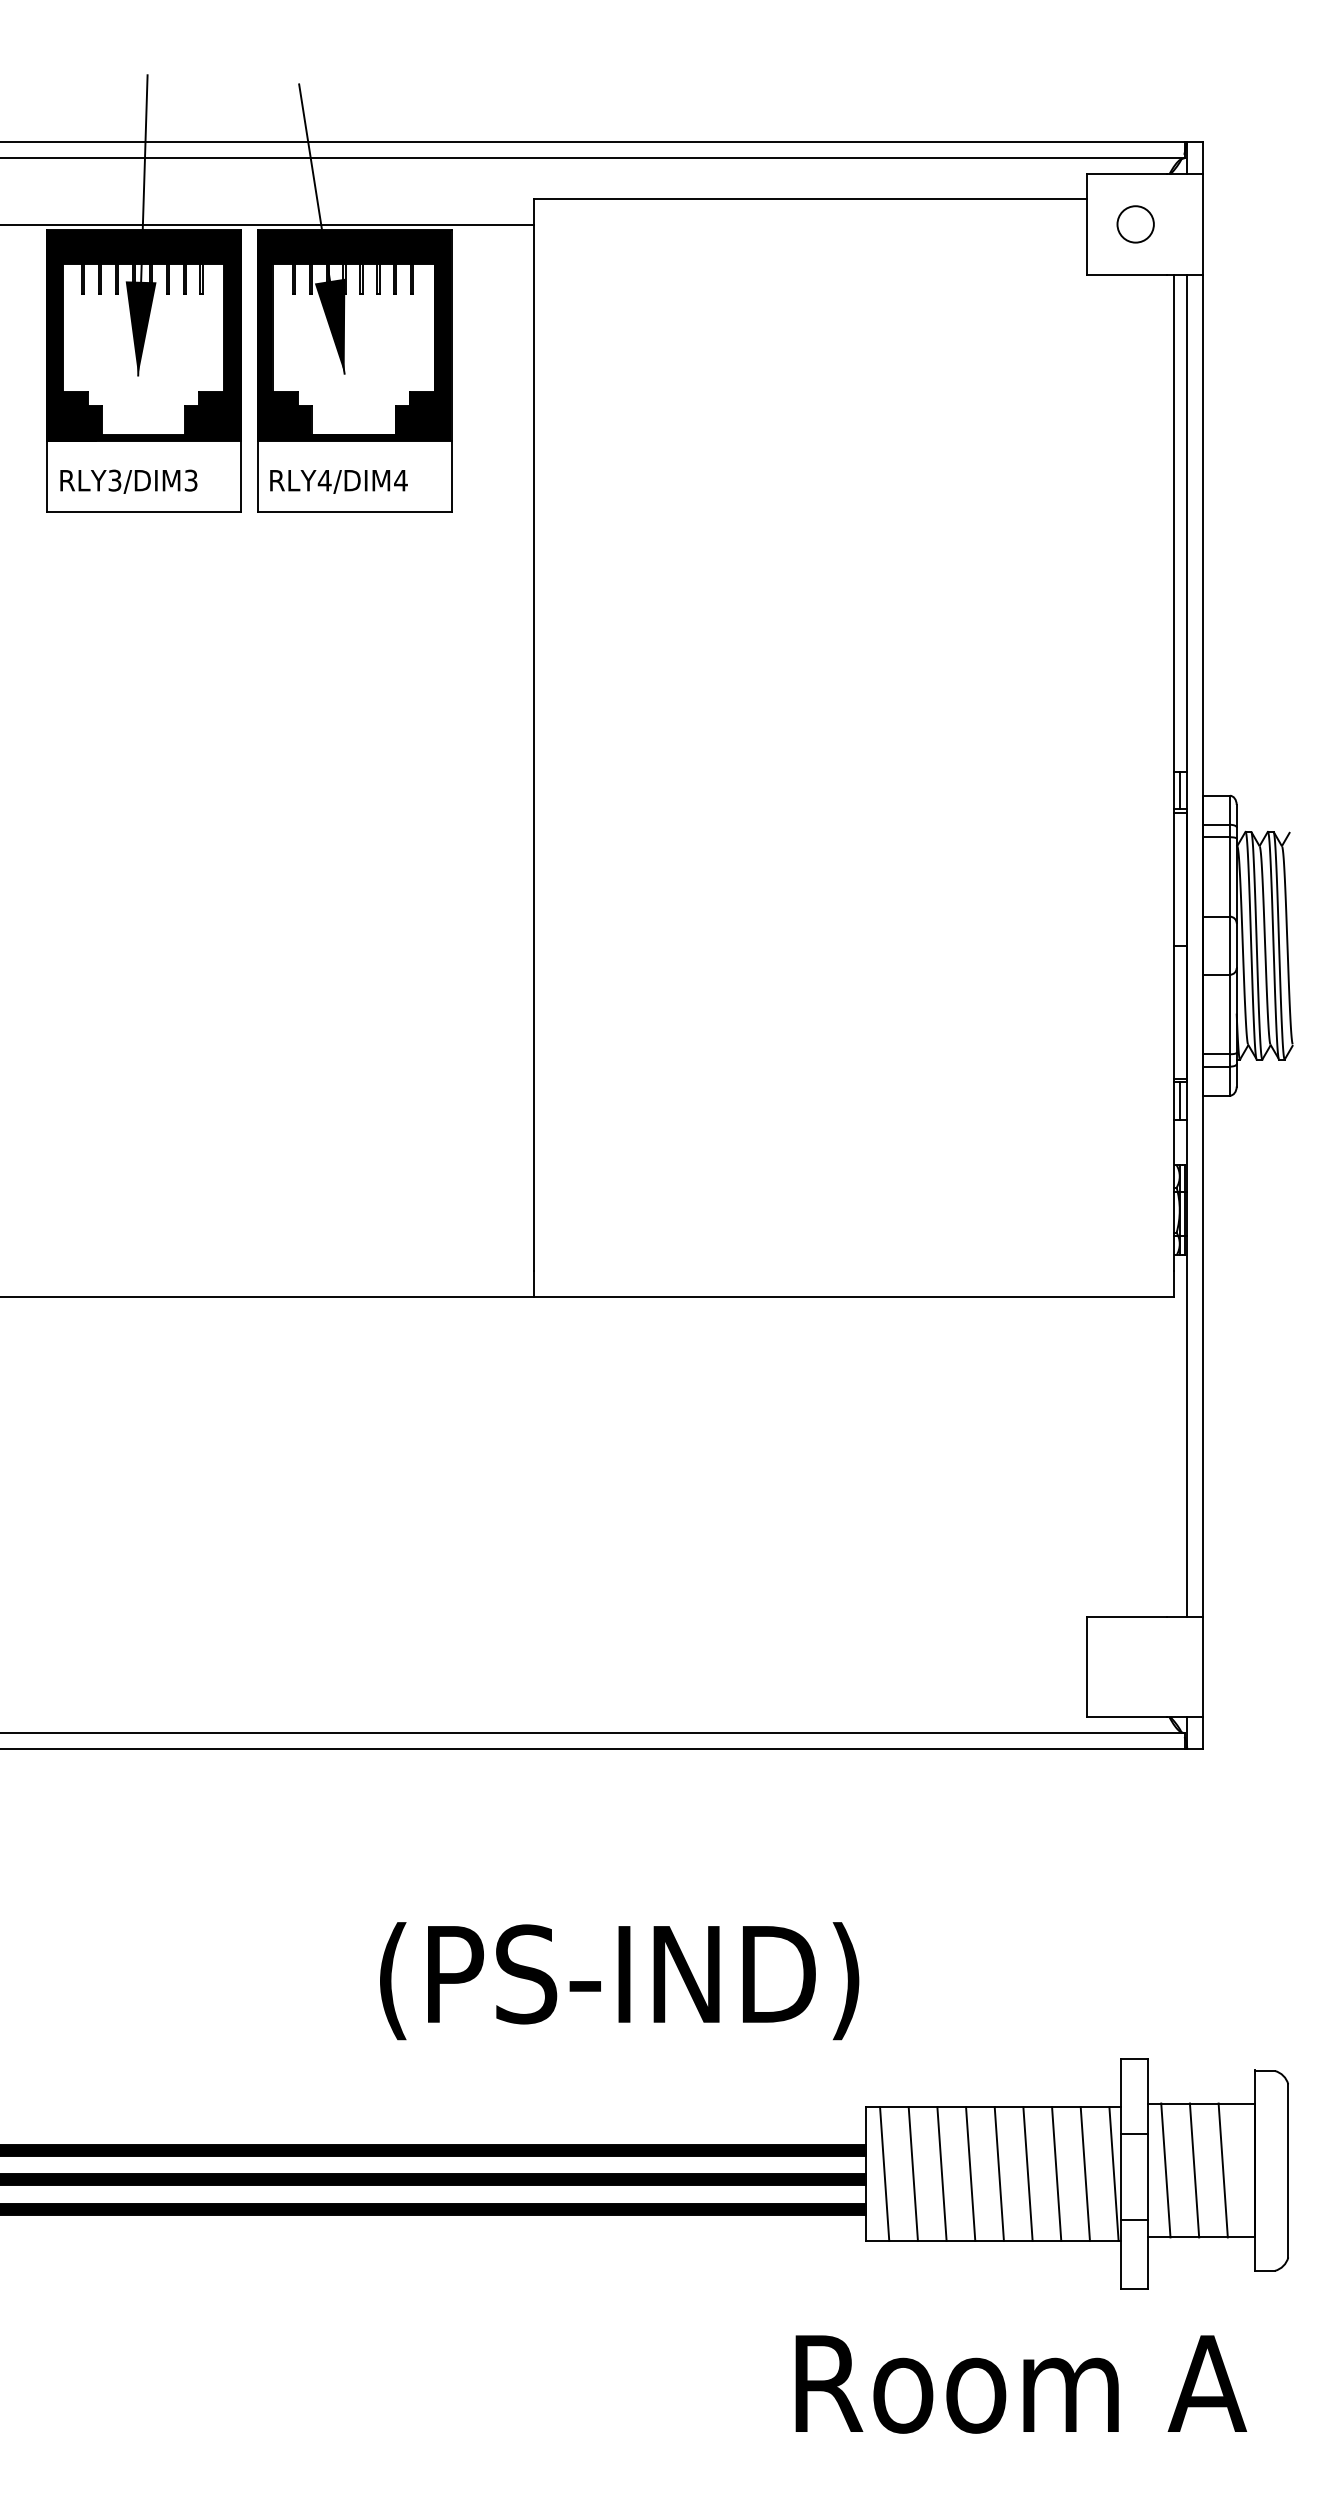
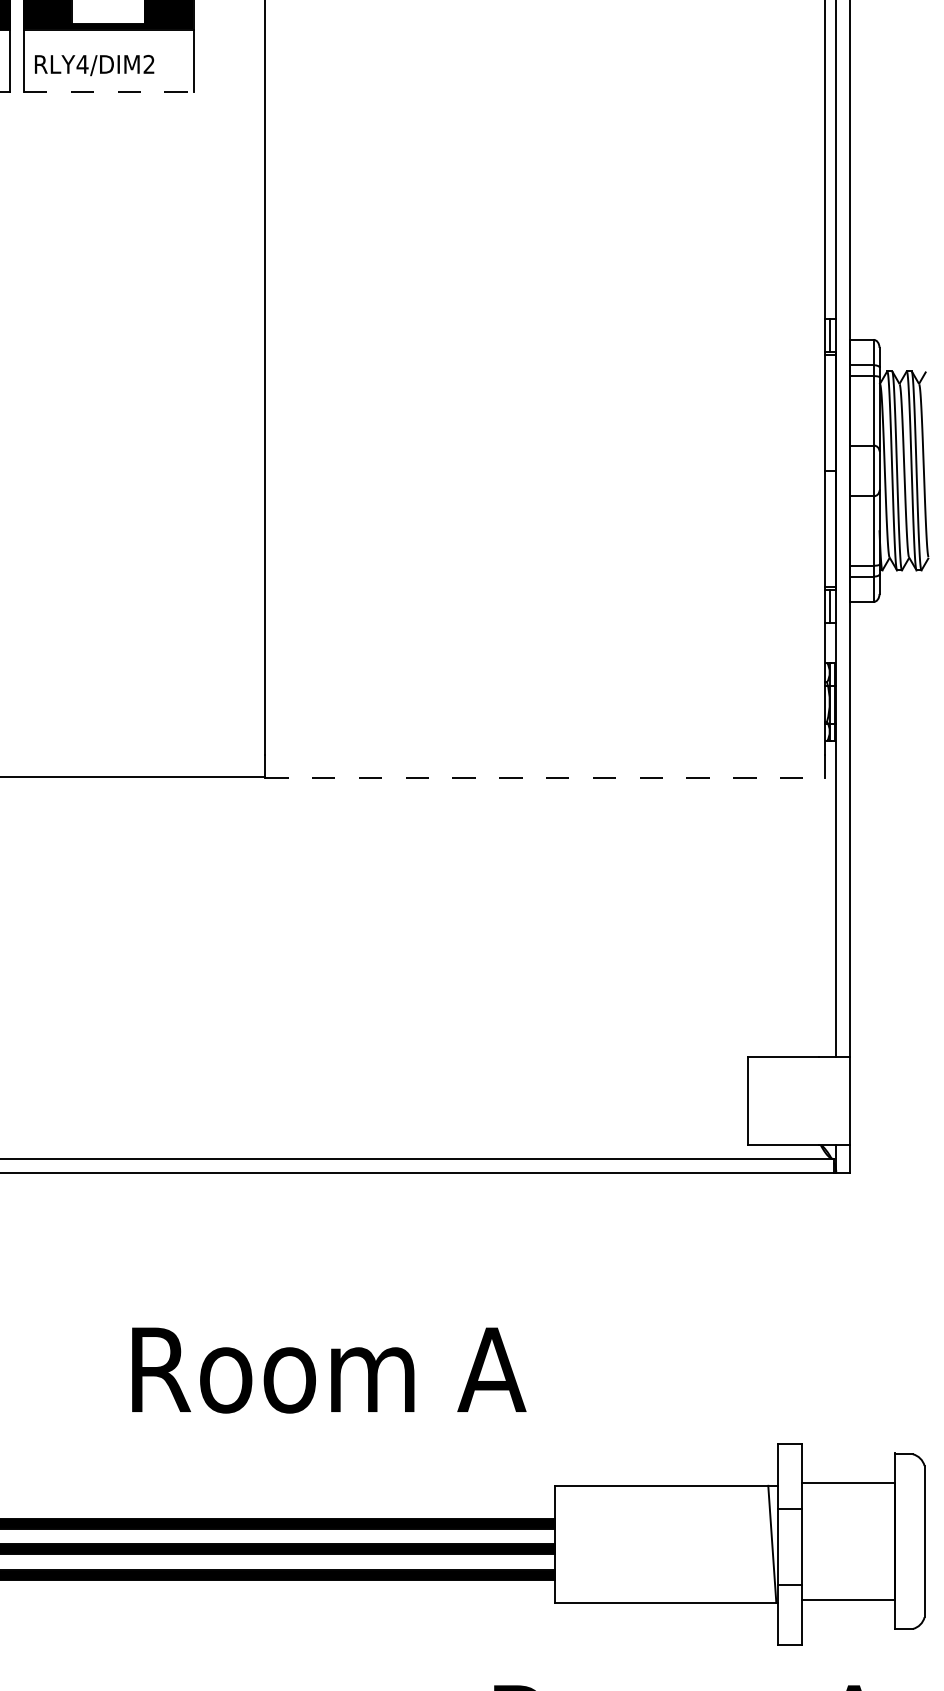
text: (400, 480) -> (148, 64), RLY4/DIM4 -> RLY4/DIM2
line: (355, 511) -> (109, 91), solid -> dashed
line: (854, 1297) -> (545, 778), solid -> dashed
text: (619, 1981) -> (340, 1376), (PS-IND) -> Room A
line: (1165, 2170) -> (817, 1541), removed
line: (1194, 2170) -> (842, 1541), removed
line: (1222, 2170) -> (867, 1541), removed
line: (884, 2173) -> (571, 1543), removed
line: (912, 2173) -> (596, 1543), removed
line: (941, 2173) -> (621, 1543), removed
line: (970, 2173) -> (646, 1543), removed
line: (998, 2173) -> (671, 1543), removed
line: (1027, 2173) -> (696, 1543), removed
line: (1056, 2173) -> (722, 1543), removed
line: (1084, 2173) -> (746, 1543), removed

